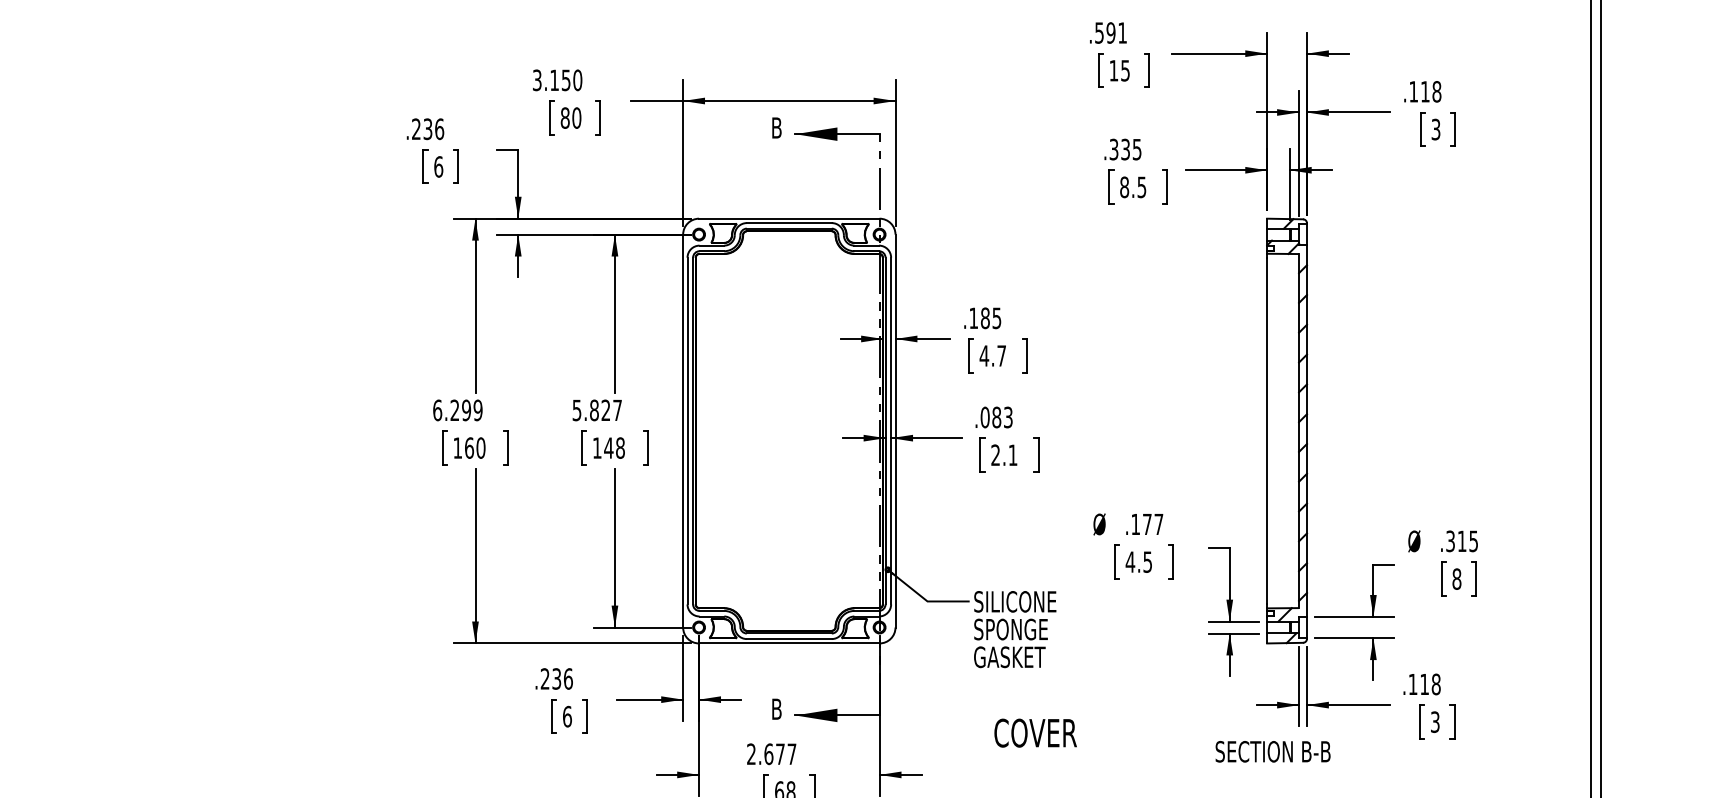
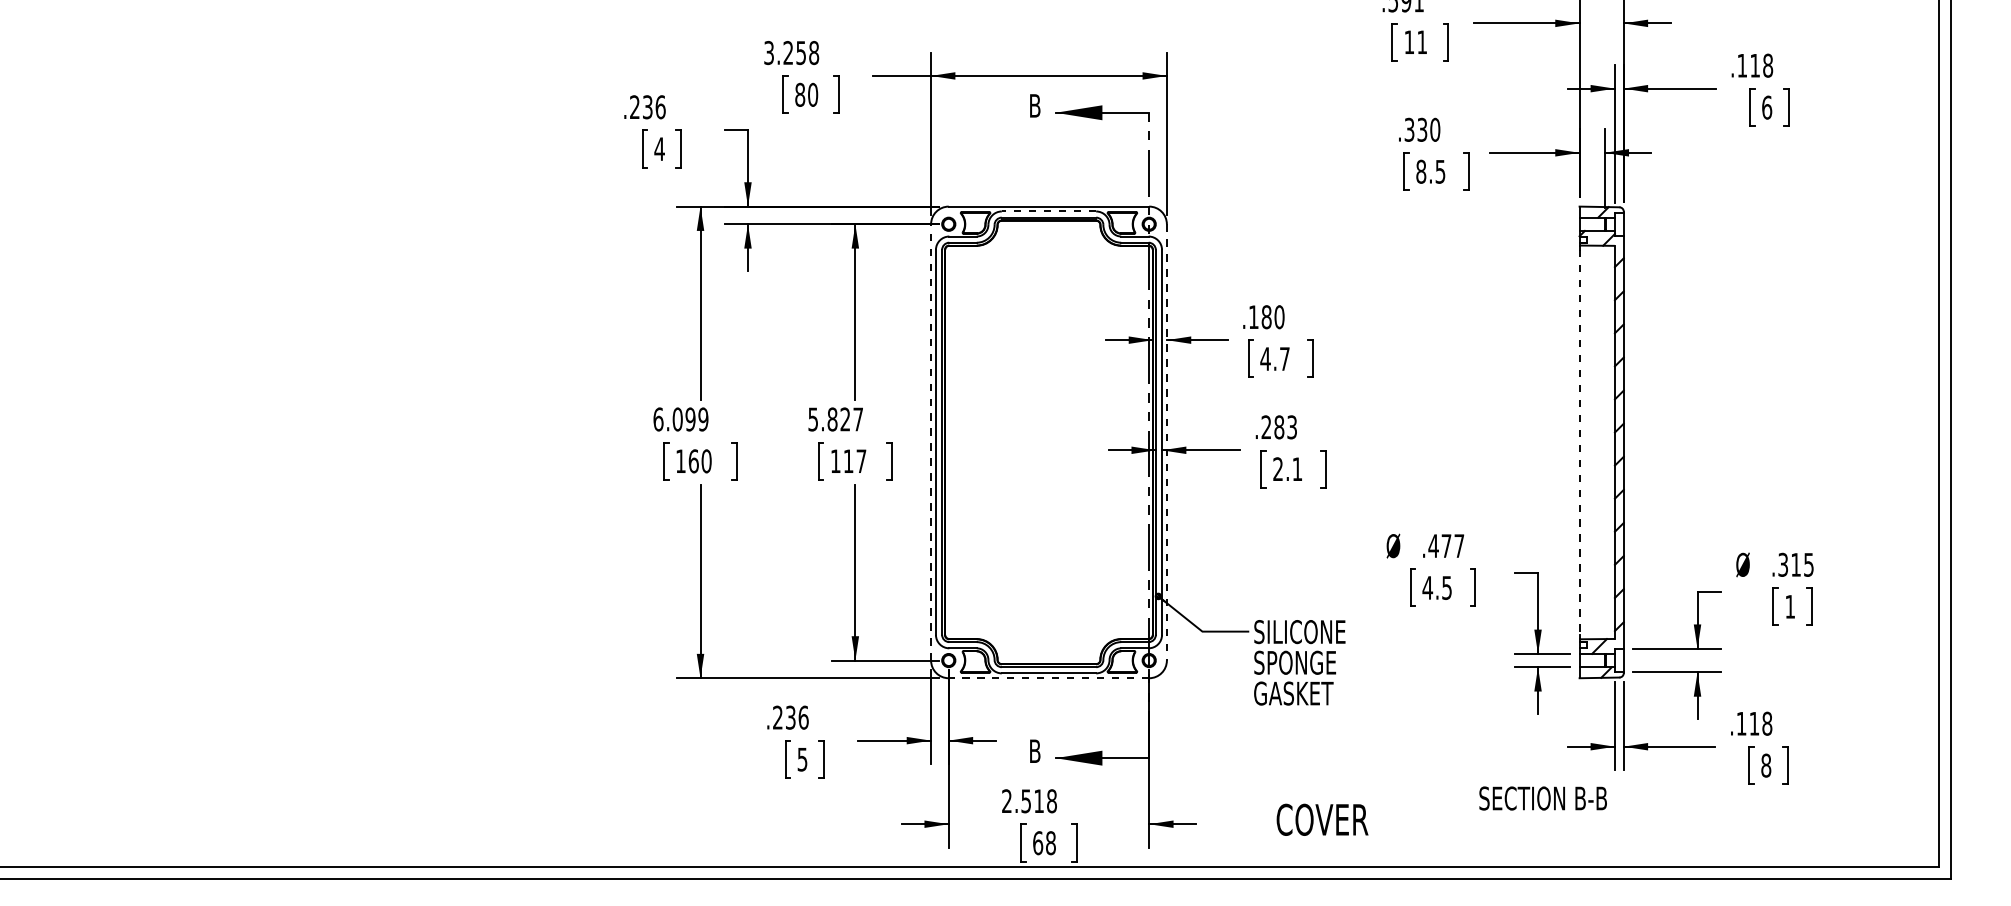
text: (1124, 70) -> (1421, 42), 15 -> 11
text: (566, 79) -> (801, 52), 3.150 -> 3.258
text: (1436, 129) -> (1767, 107), 3 -> 6
text: (1137, 149) -> (1435, 129), .335 -> .330
text: (438, 167) -> (659, 149), 6 -> 4
line: (788, 223) -> (1048, 211), solid -> dashed
text: (996, 318) -> (1279, 317), .185 -> .180
text: (454, 410) -> (677, 419), 6.299 -> 6.099
text: (985, 417) -> (1266, 427), .083 -> .283
line: (683, 430) -> (931, 441), solid -> dashed
line: (895, 431) -> (1166, 442), solid -> dashed
line: (1267, 431) -> (1579, 442), solid -> dashed
text: (614, 448) -> (854, 461), 148 -> 117
text: (1135, 523) -> (1433, 545), .177 -> .477
text: (1457, 578) -> (1790, 606), 8 -> 1
line: (788, 643) -> (1048, 678), solid -> dashed
text: (567, 716) -> (802, 759), 6 -> 5
text: (1435, 722) -> (1766, 765), 3 -> 8
text: (1035, 732) -> (1322, 819), moved
text: (1272, 751) -> (1542, 798), moved
text: (779, 754) -> (1038, 801), 2.677 -> 2.518

